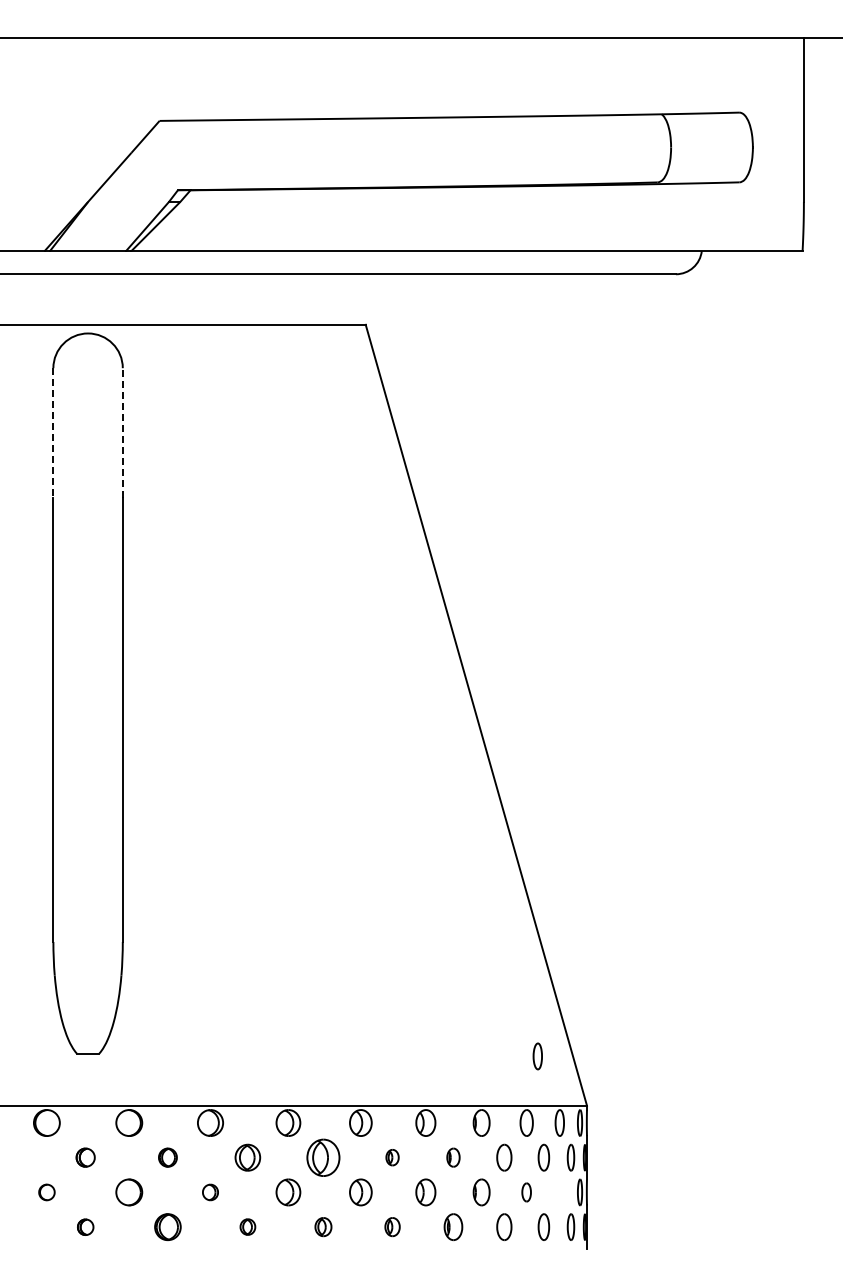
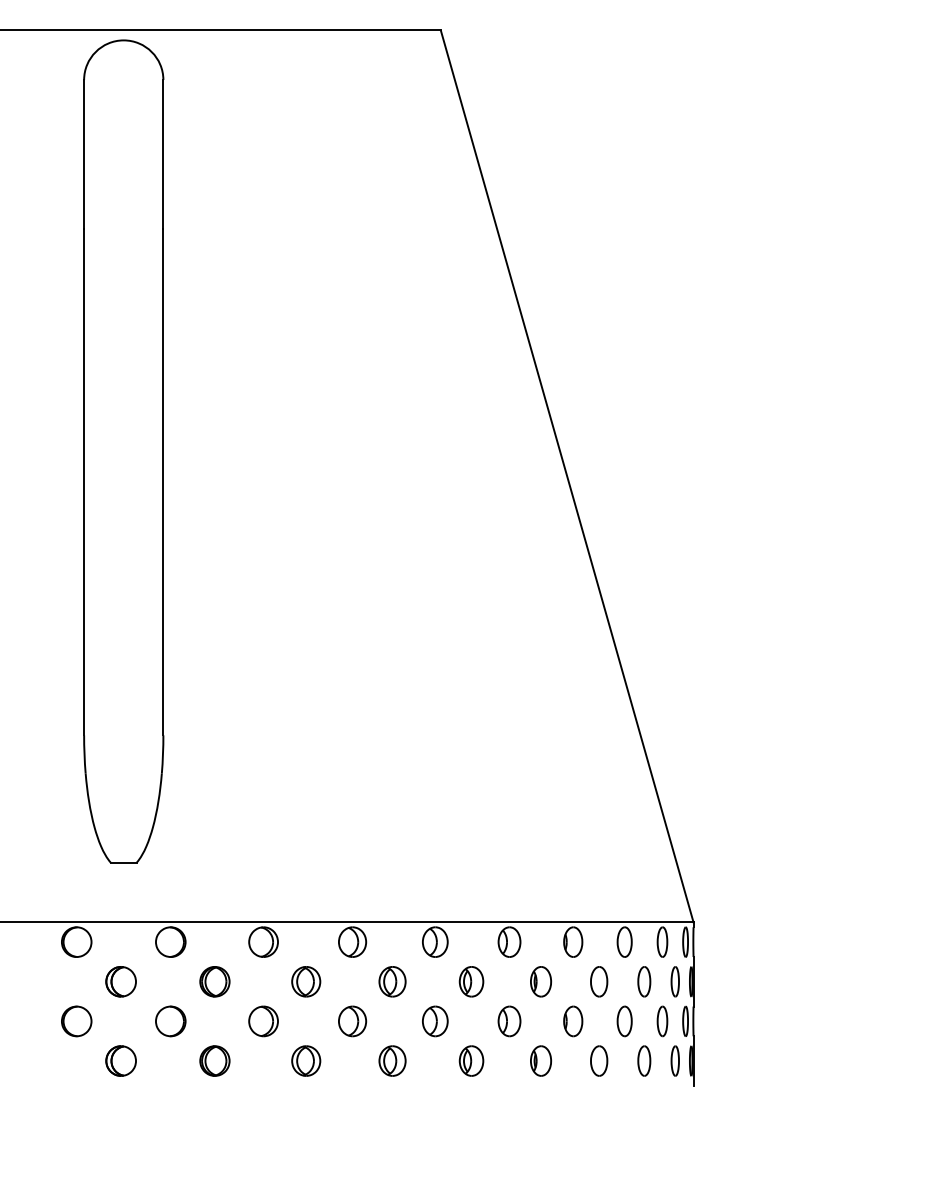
line: (122, 432) -> (163, 153), dashed -> solid
line: (53, 433) -> (84, 154), dashed -> solid
part: (537, 1056) -> (662, 1021), moved
part: (85, 1157) -> (120, 981), size x1.43
part: (167, 1157) -> (214, 981), size x1.43
part: (323, 1157) -> (392, 981), size x0.71
part: (392, 1157) -> (471, 981), size x1.67
part: (453, 1157) -> (541, 981), size x1.43
part: (46, 1192) -> (76, 1021), size x1.67
part: (210, 1192) -> (263, 1021), size x1.67
part: (526, 1192) -> (624, 1021), size x1.43
part: (247, 1226) -> (305, 1060), size x1.67
part: (323, 1226) -> (392, 1060), size x1.43
part: (392, 1226) -> (471, 1060), size x1.43
part: (85, 1227) -> (120, 1061), size x1.67

